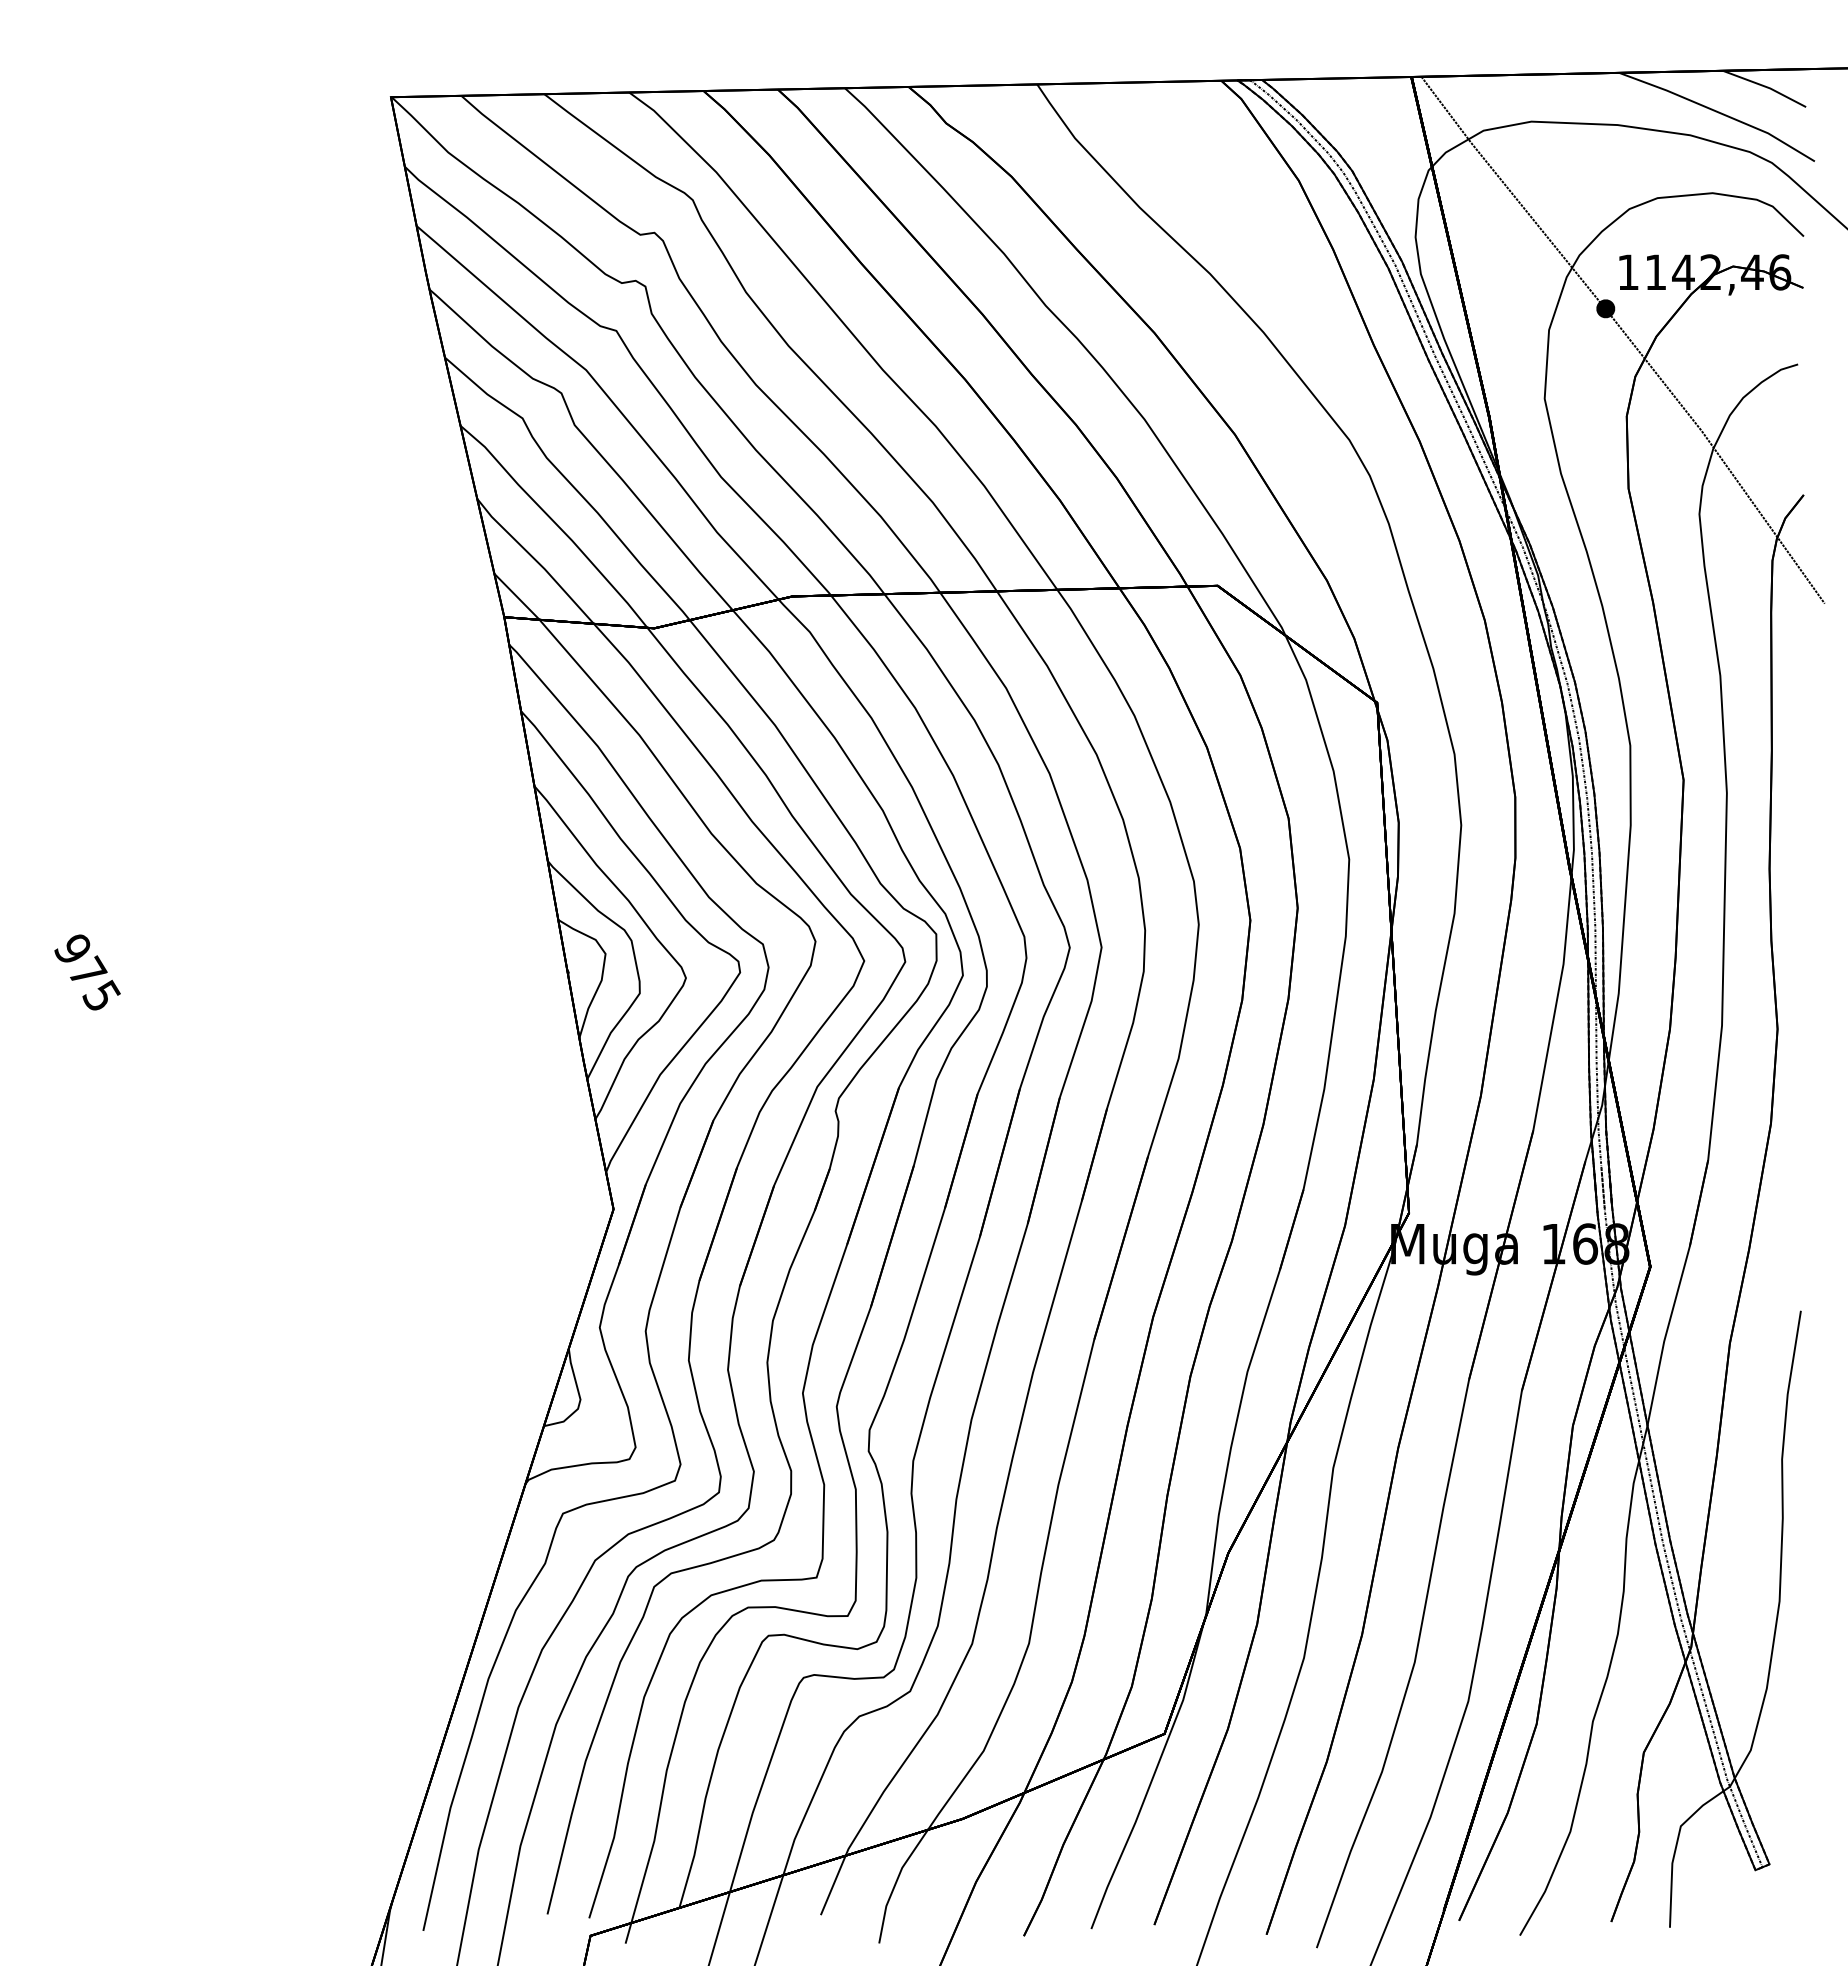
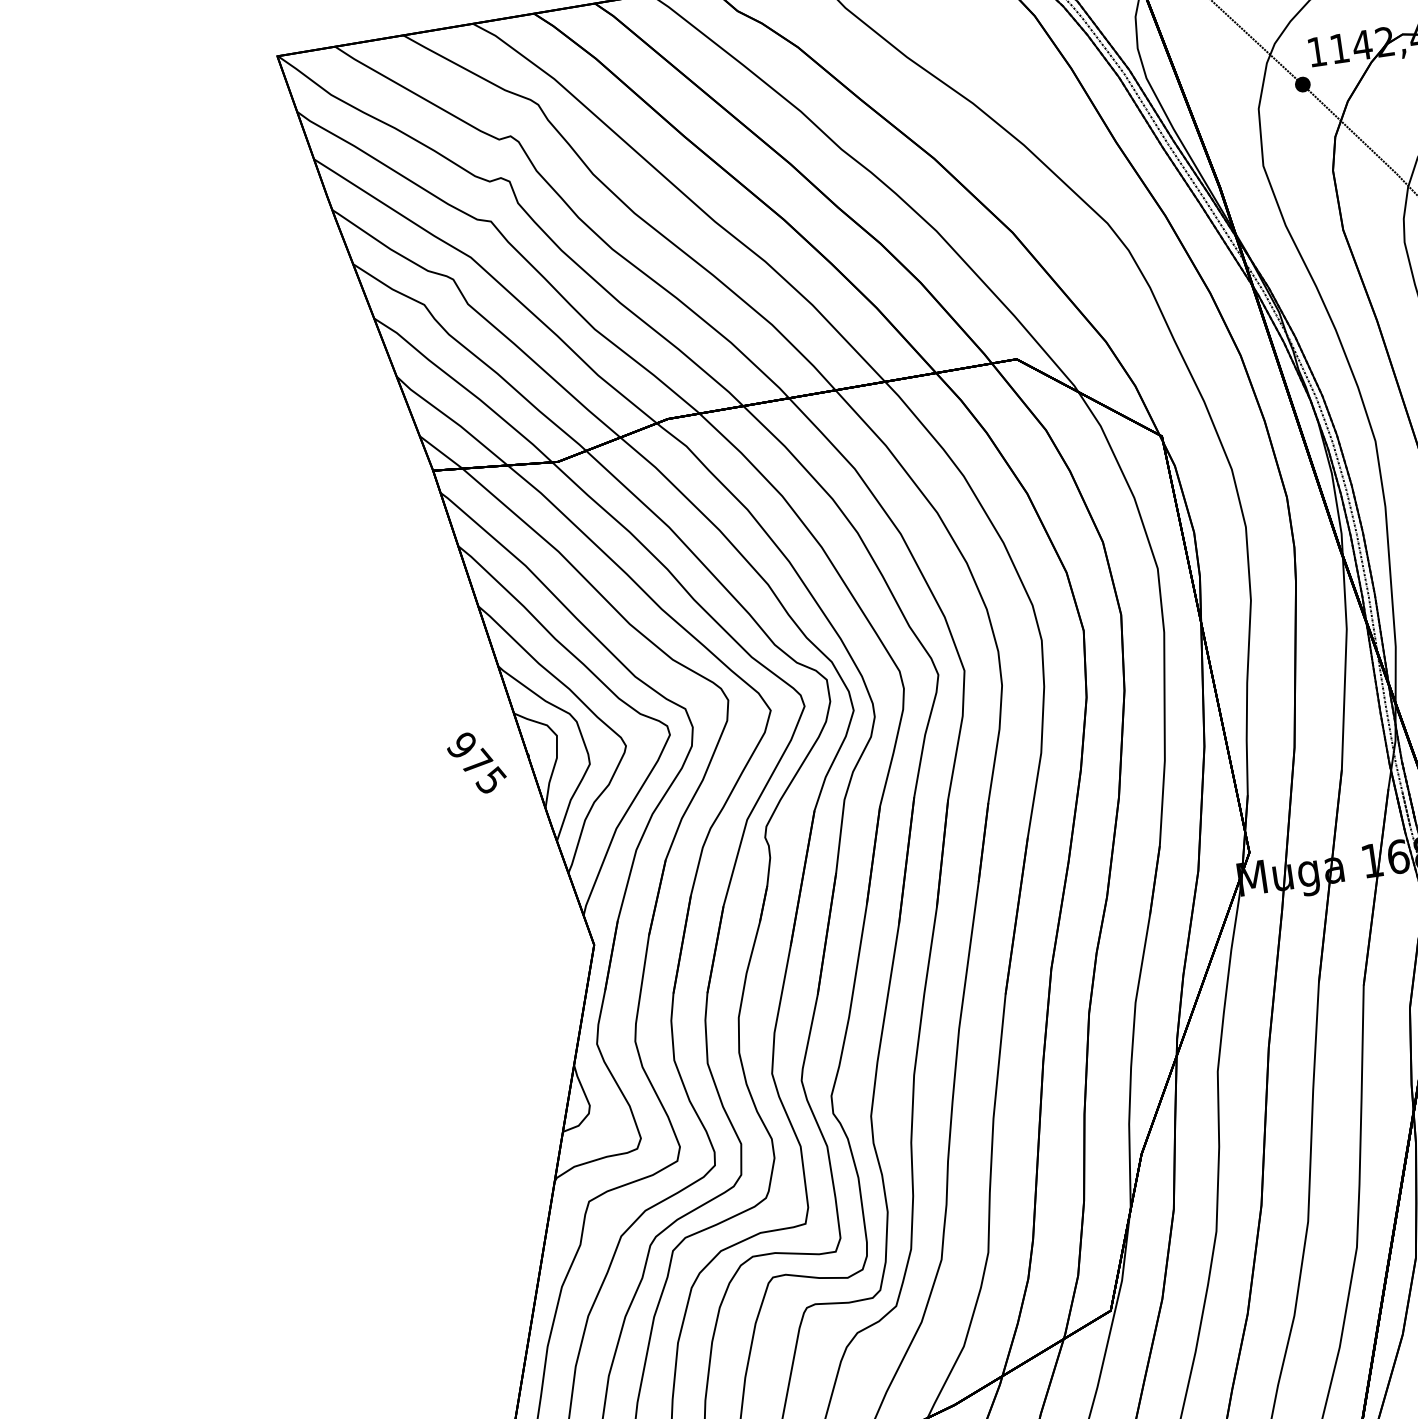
text: (87, 972) -> (476, 763), moved

